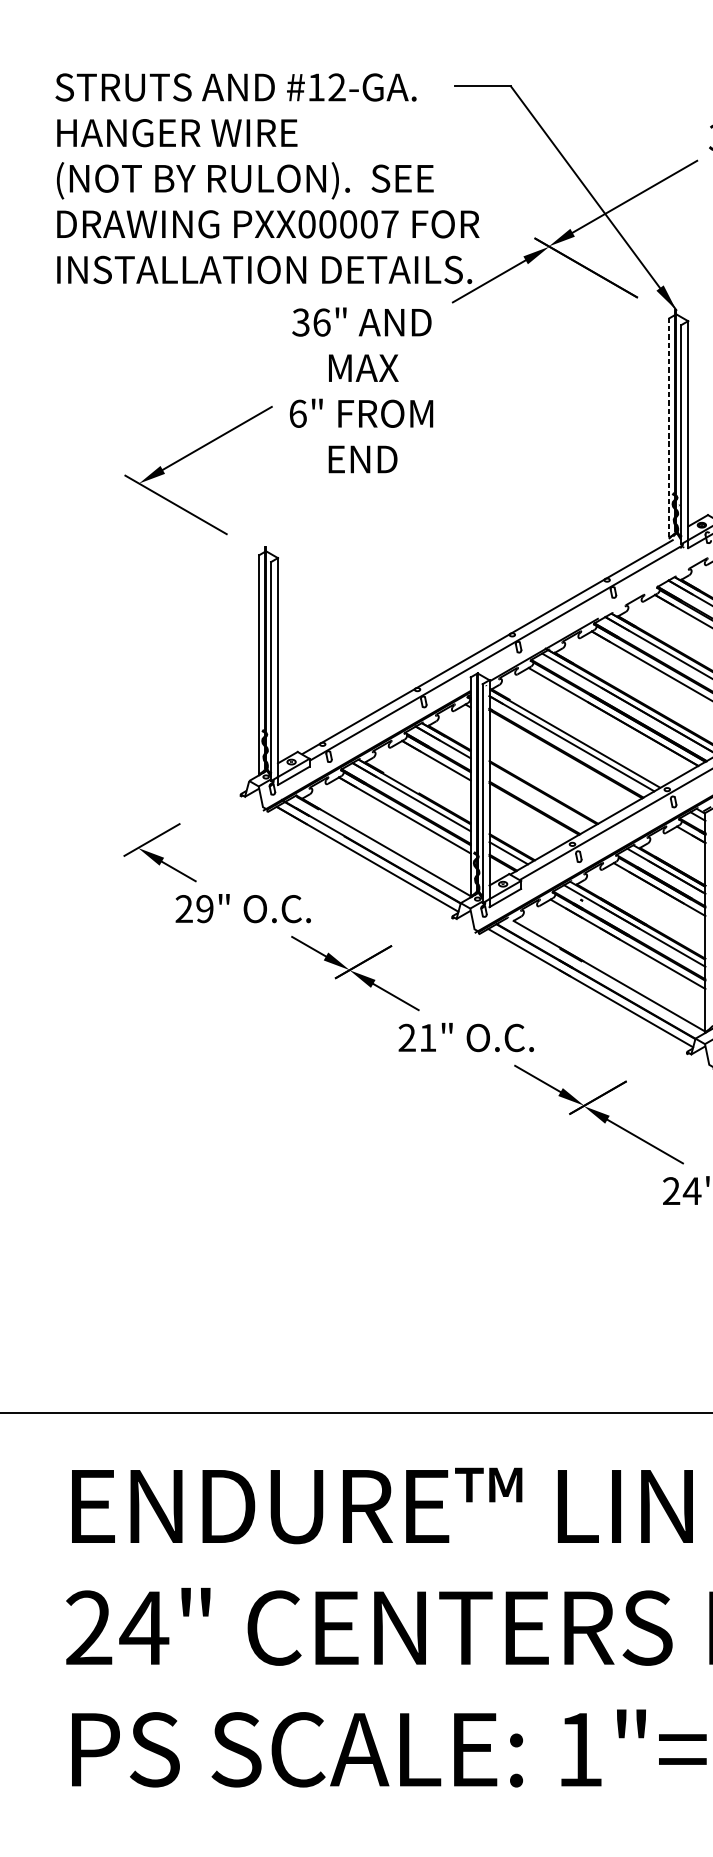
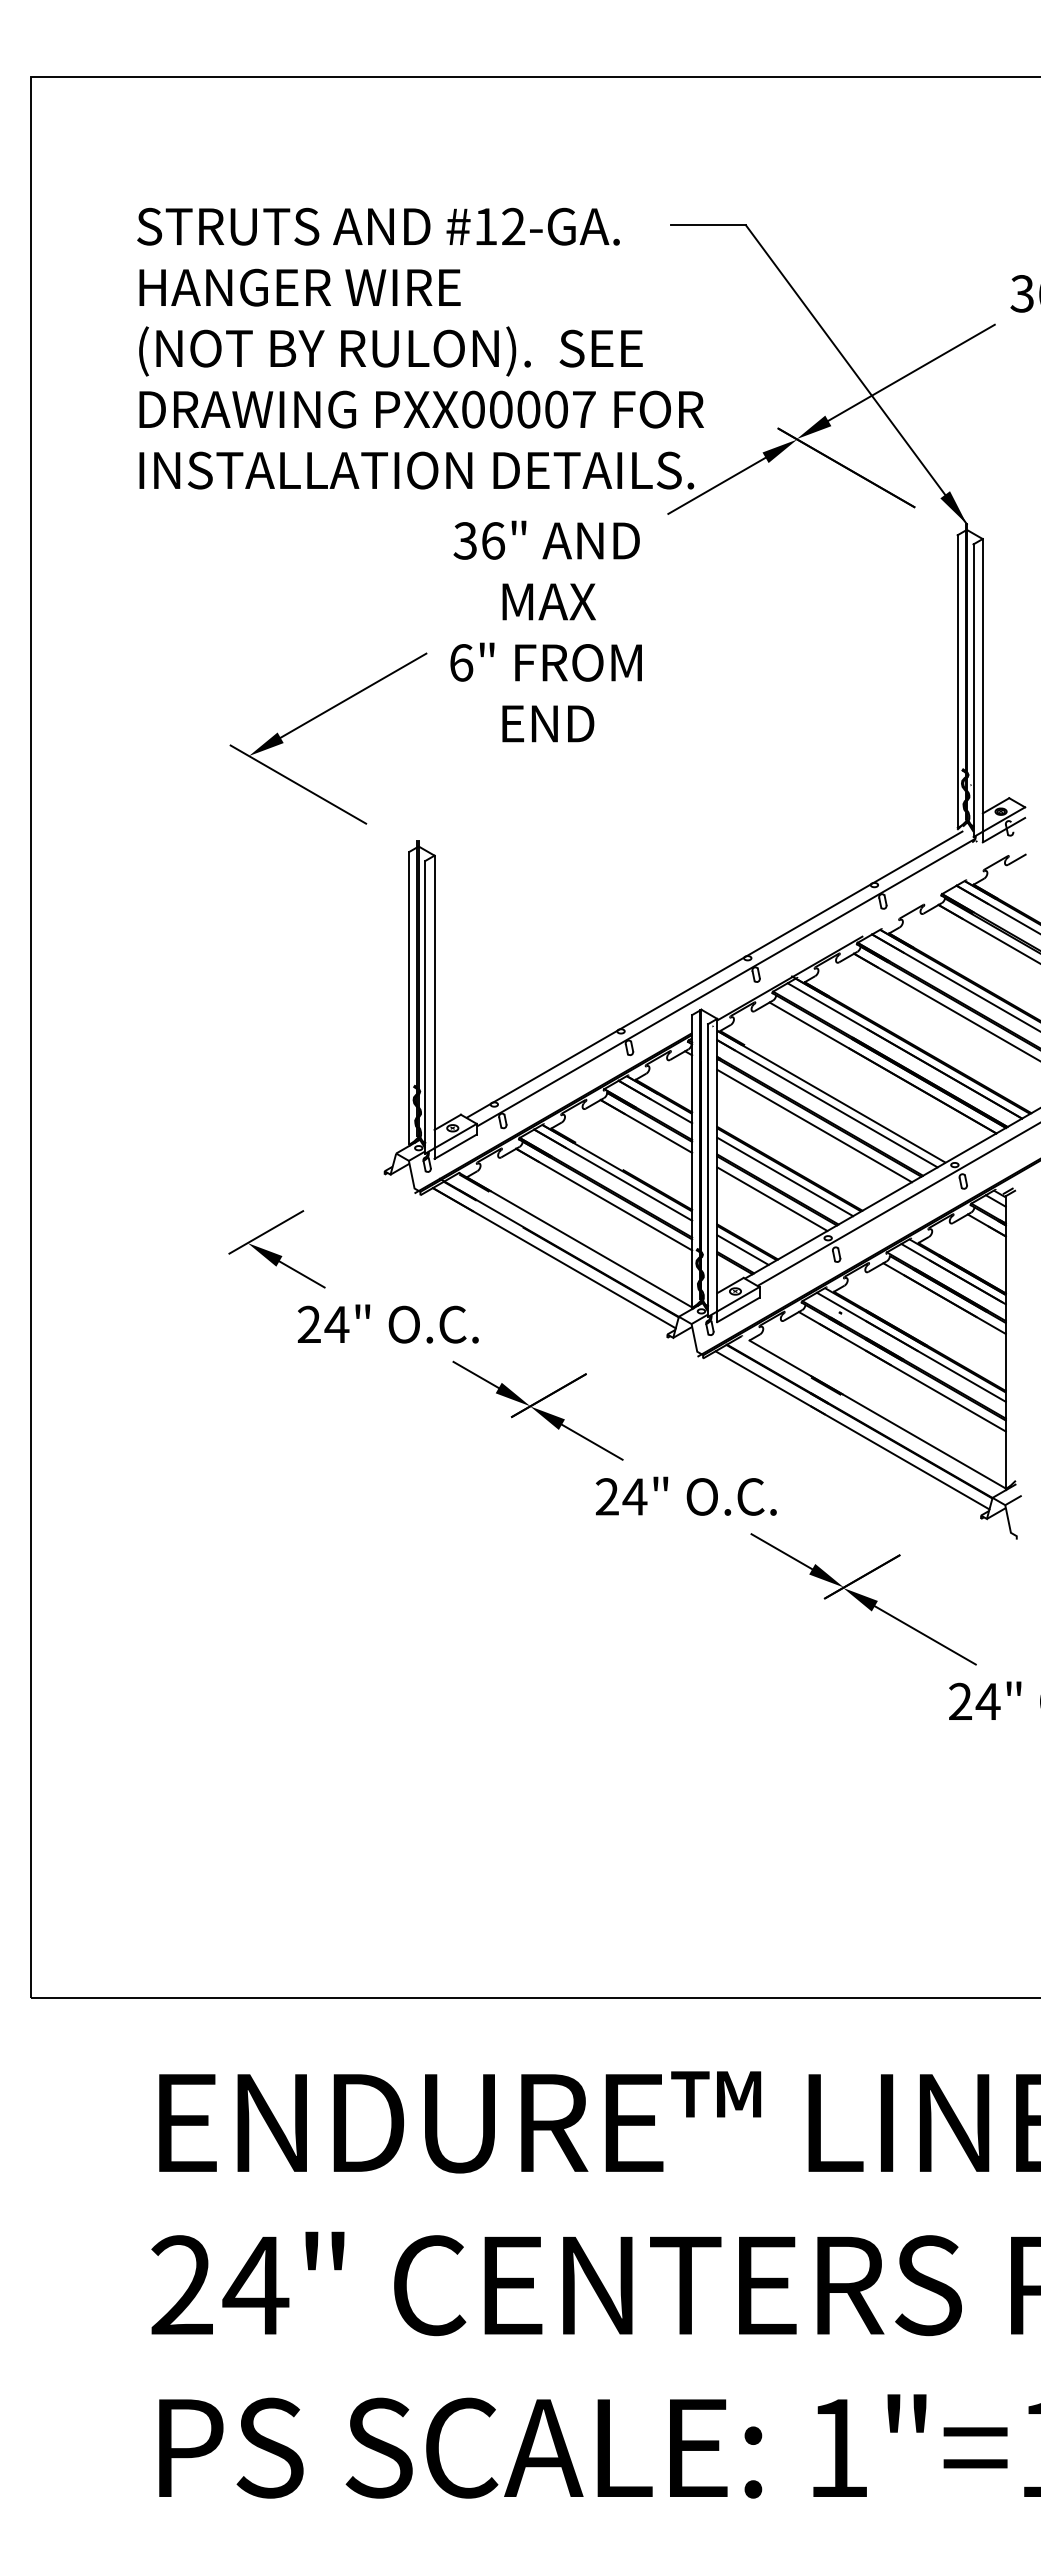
line: (669, 427) -> (957, 681), dashed -> solid
line: (562, 760) -> (814, 1125), added
line: (540, 798) -> (785, 1176), added
line: (530, 815) -> (772, 1199), added
text: (204, 908) -> (336, 1324), 29" -> 24"
text: (427, 1037) -> (634, 1496), 21" -> 24"

